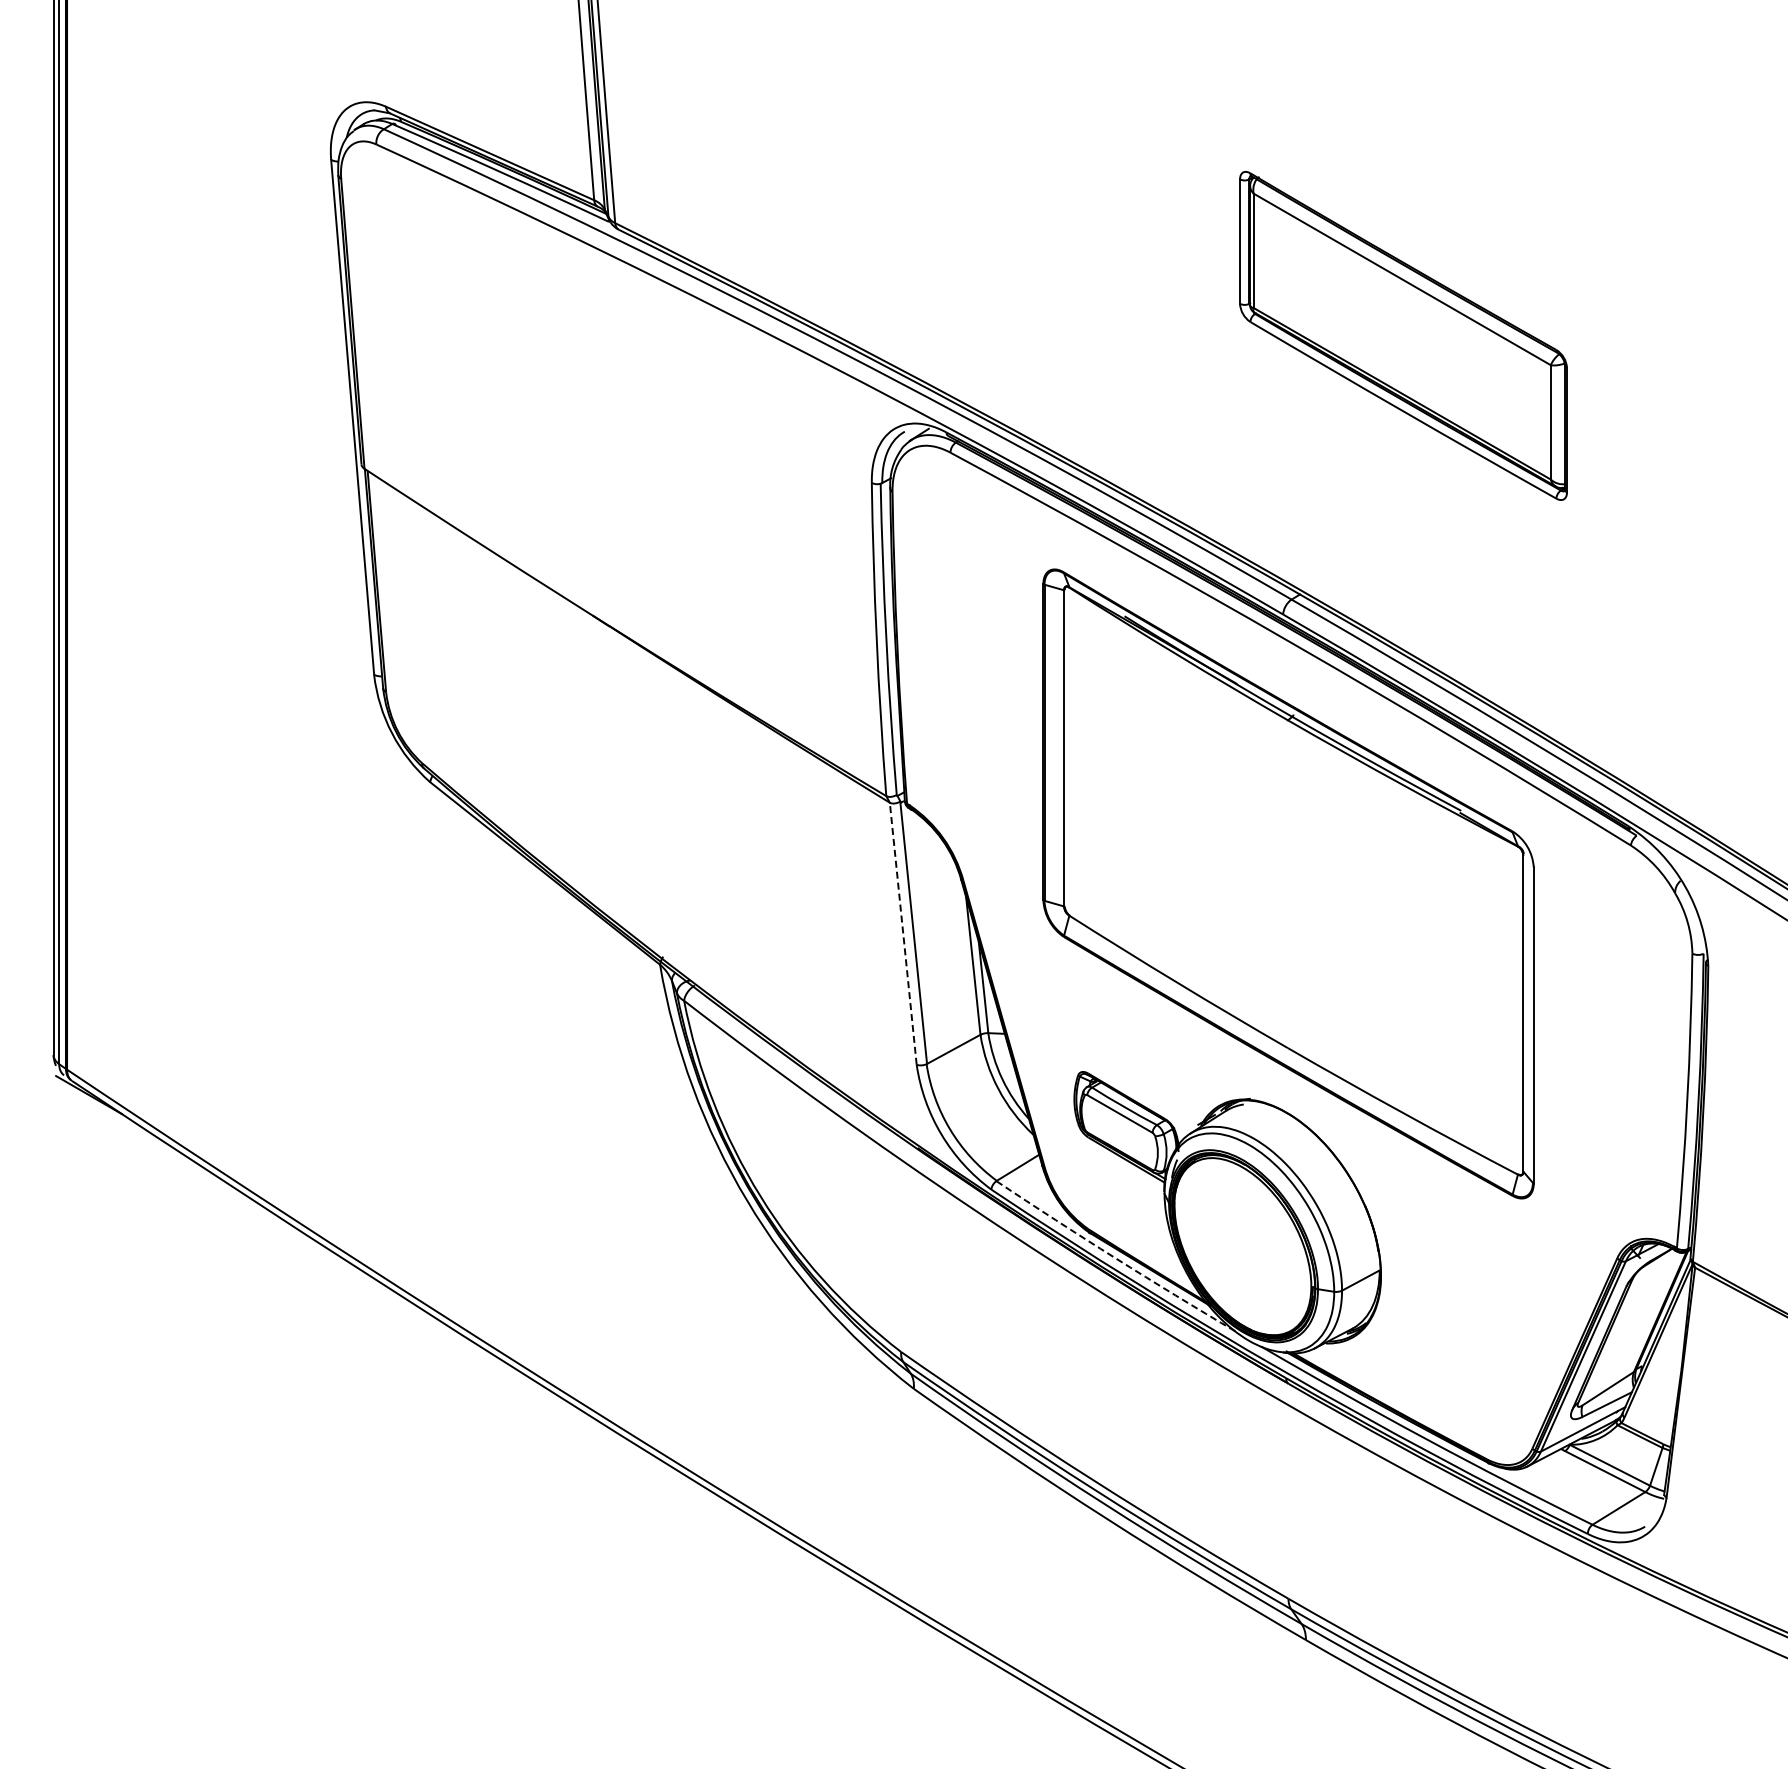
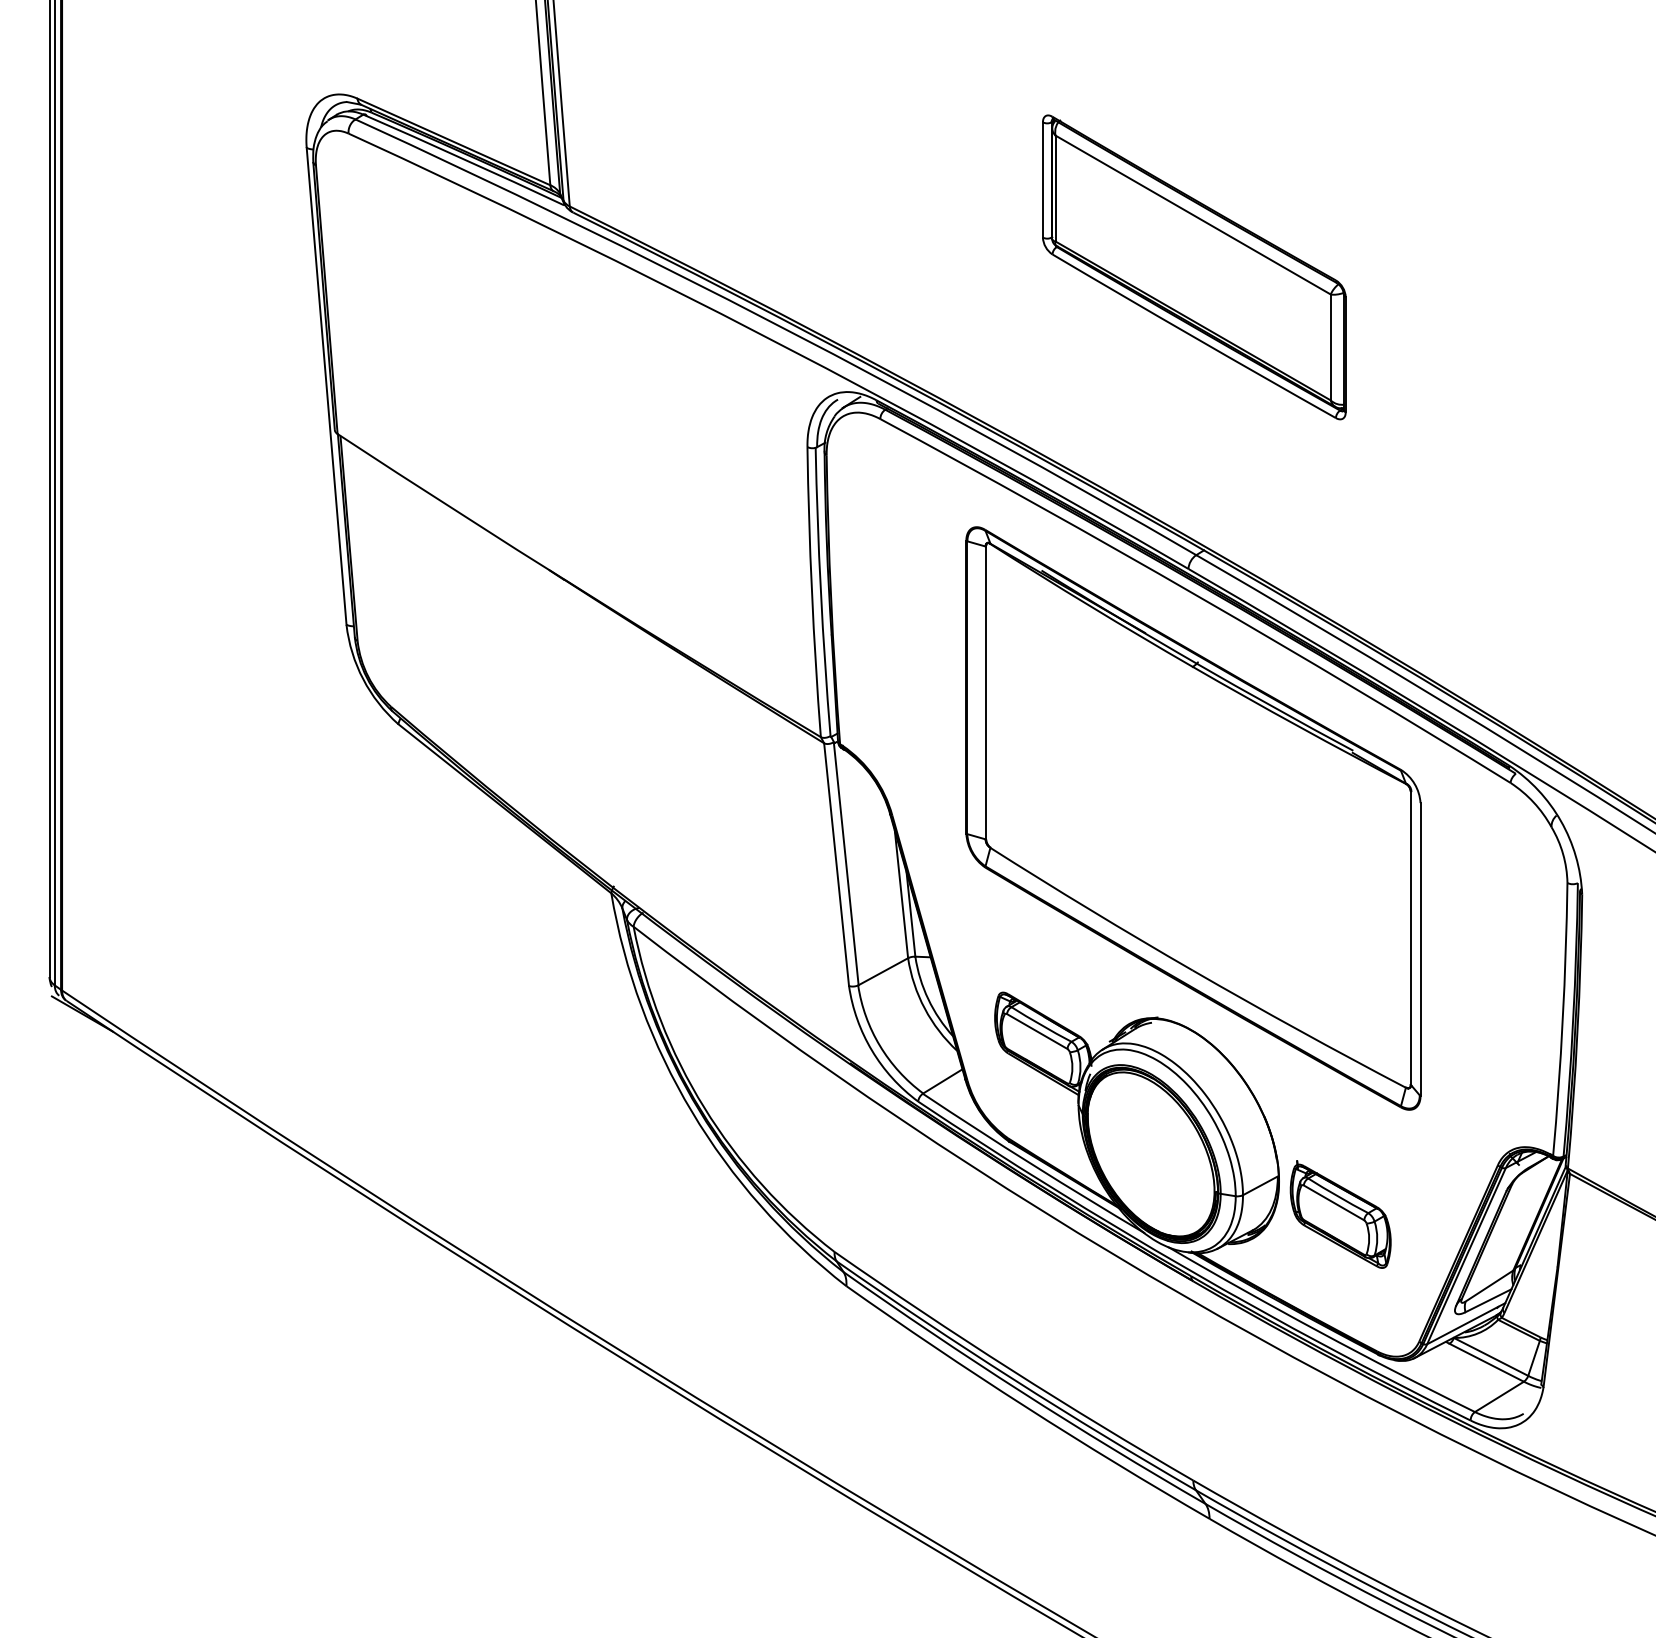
part: (1403, 335) -> (1194, 266), moved
line: (903, 933) -> (836, 864), dashed -> solid
arc: (1115, 1258) -> (1033, 1165), dashed -> solid
part: (1447, 1311) -> (1340, 1214), added

